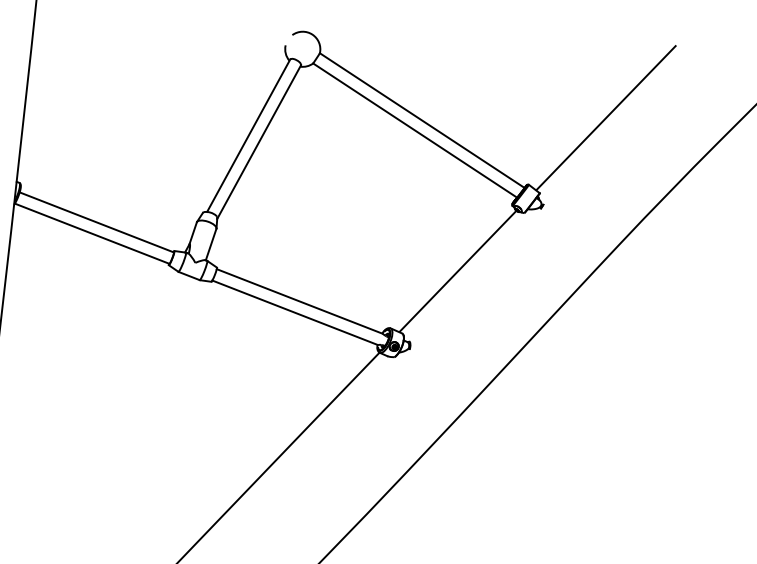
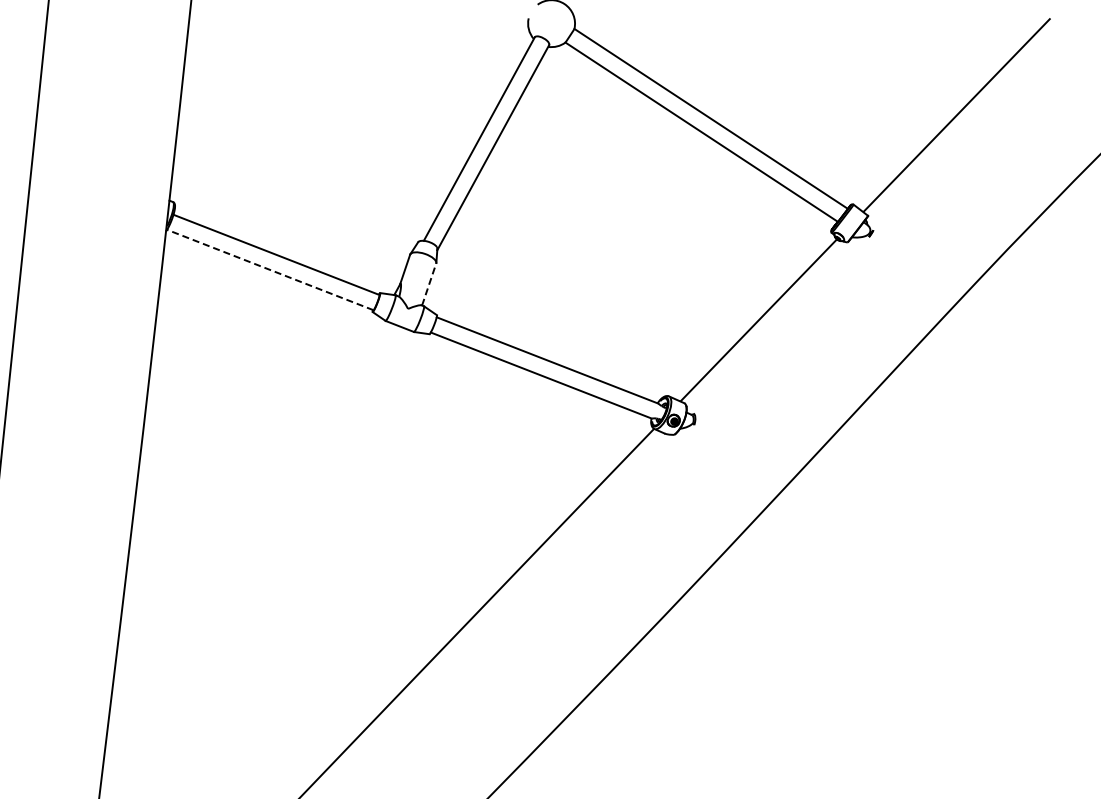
line: (92, 233) -> (270, 269), solid -> dashed
line: (211, 244) -> (429, 284), solid -> dashed

